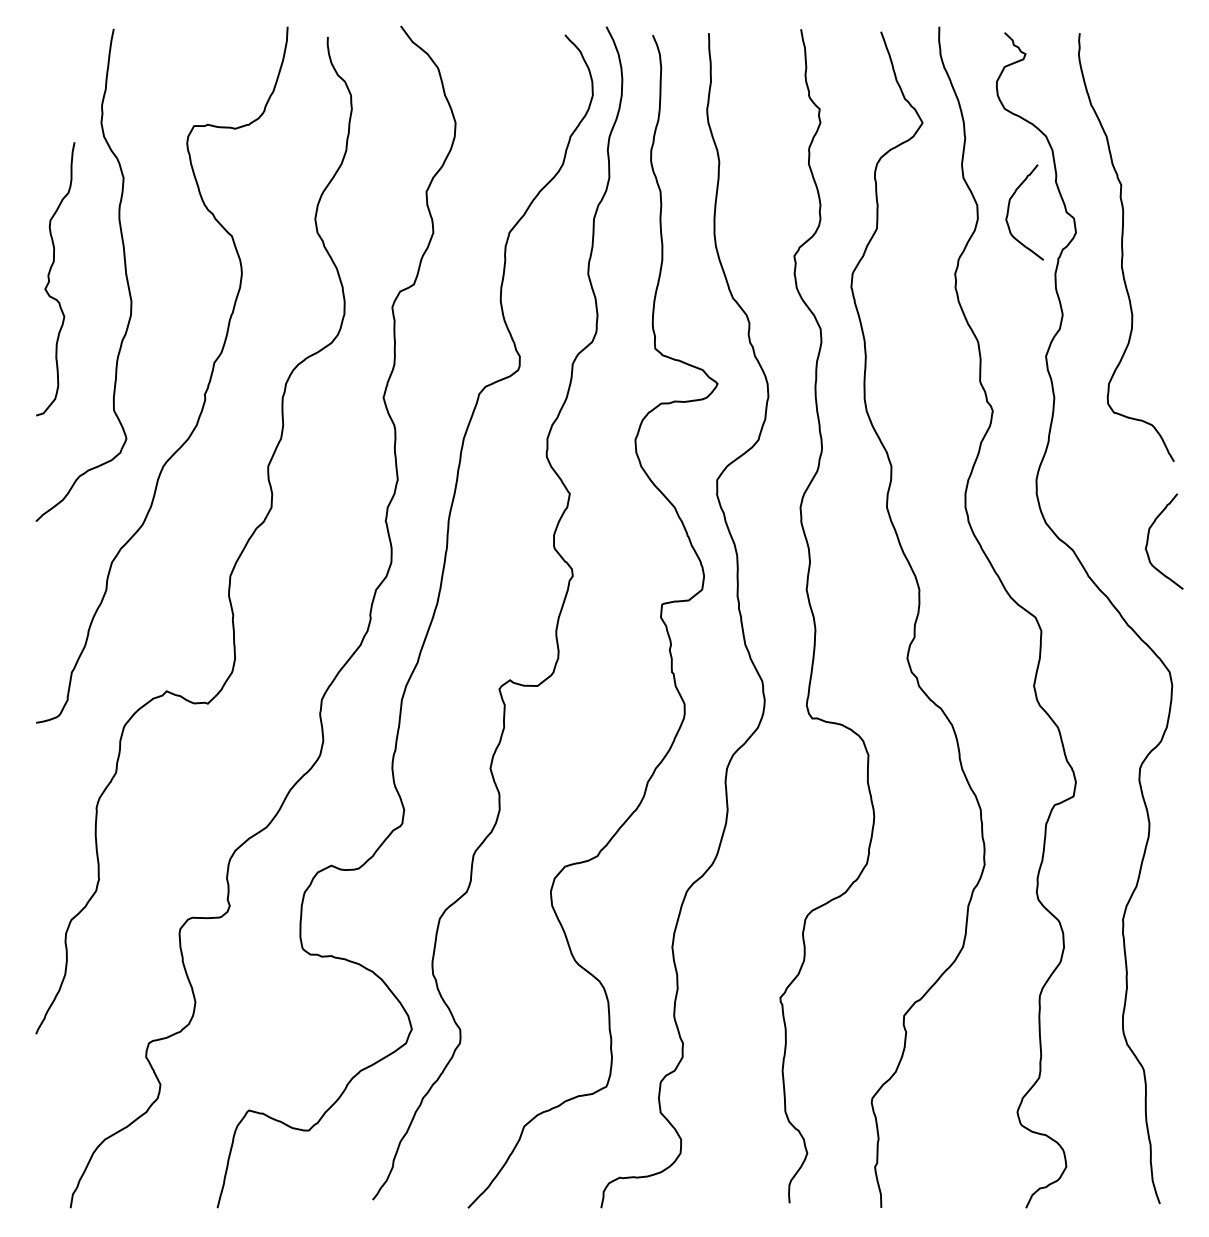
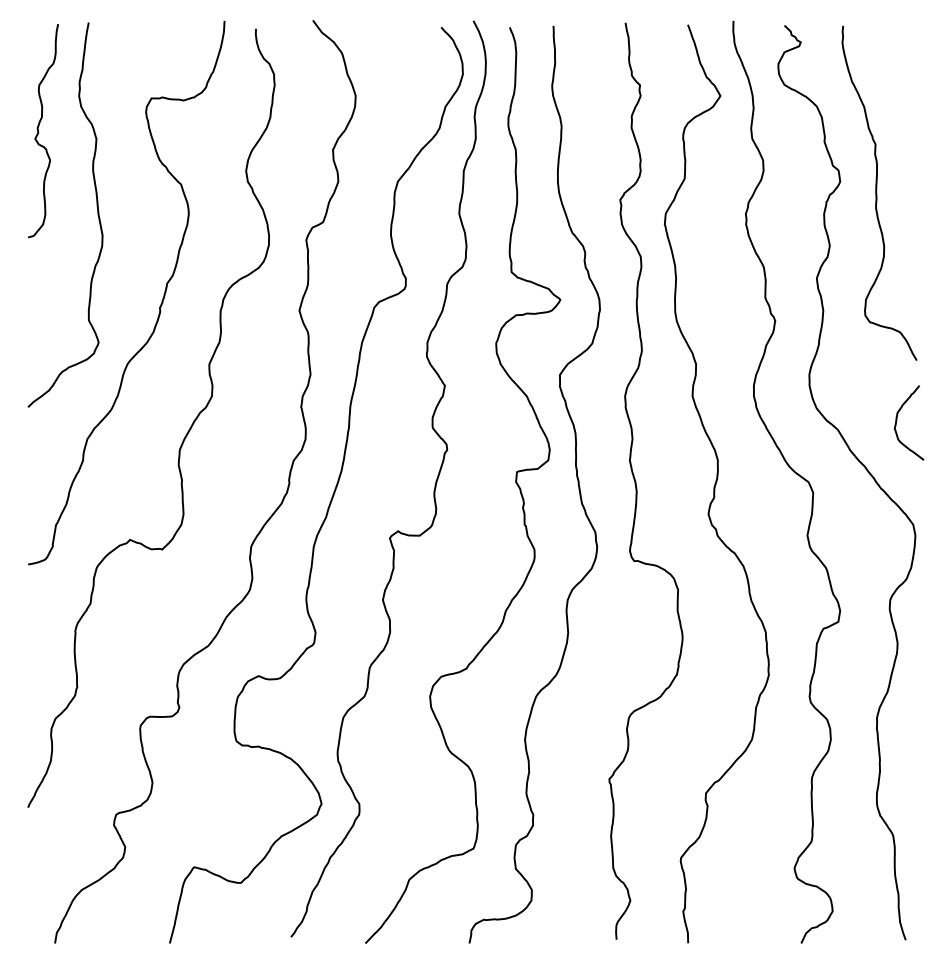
curve: (1009, 210) -> (788, 164), removed
curve: (50, 281) -> (39, 132), moved

